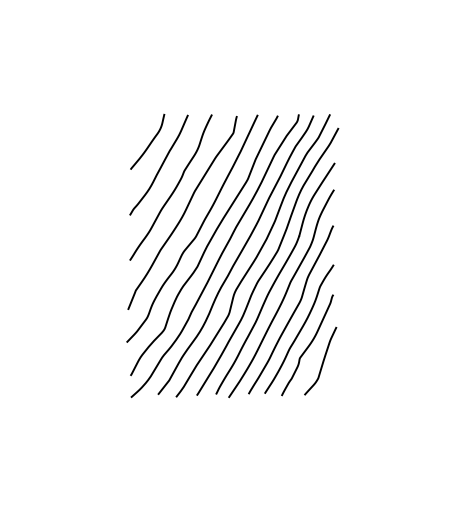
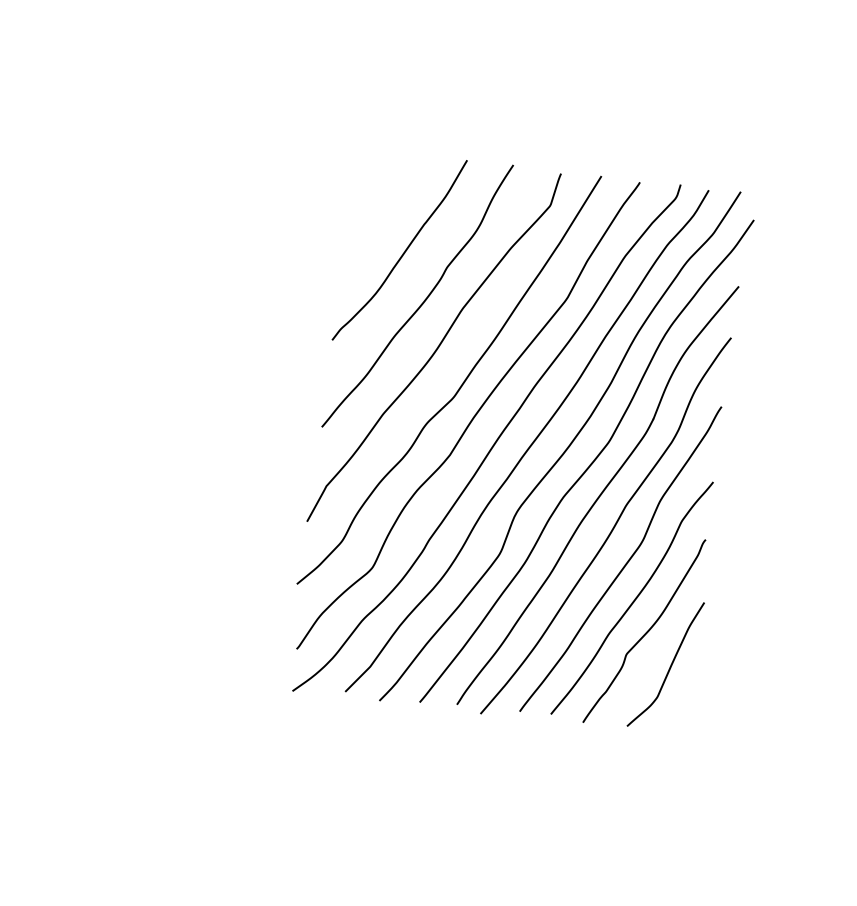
curve: (149, 143) -> (386, 206), removed

